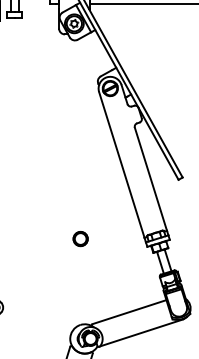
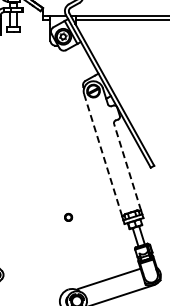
line: (122, 165) -> (103, 155), solid -> dashed
line: (150, 178) -> (127, 166), solid -> dashed
circle: (80, 239) -> (68, 217), size x0.6

